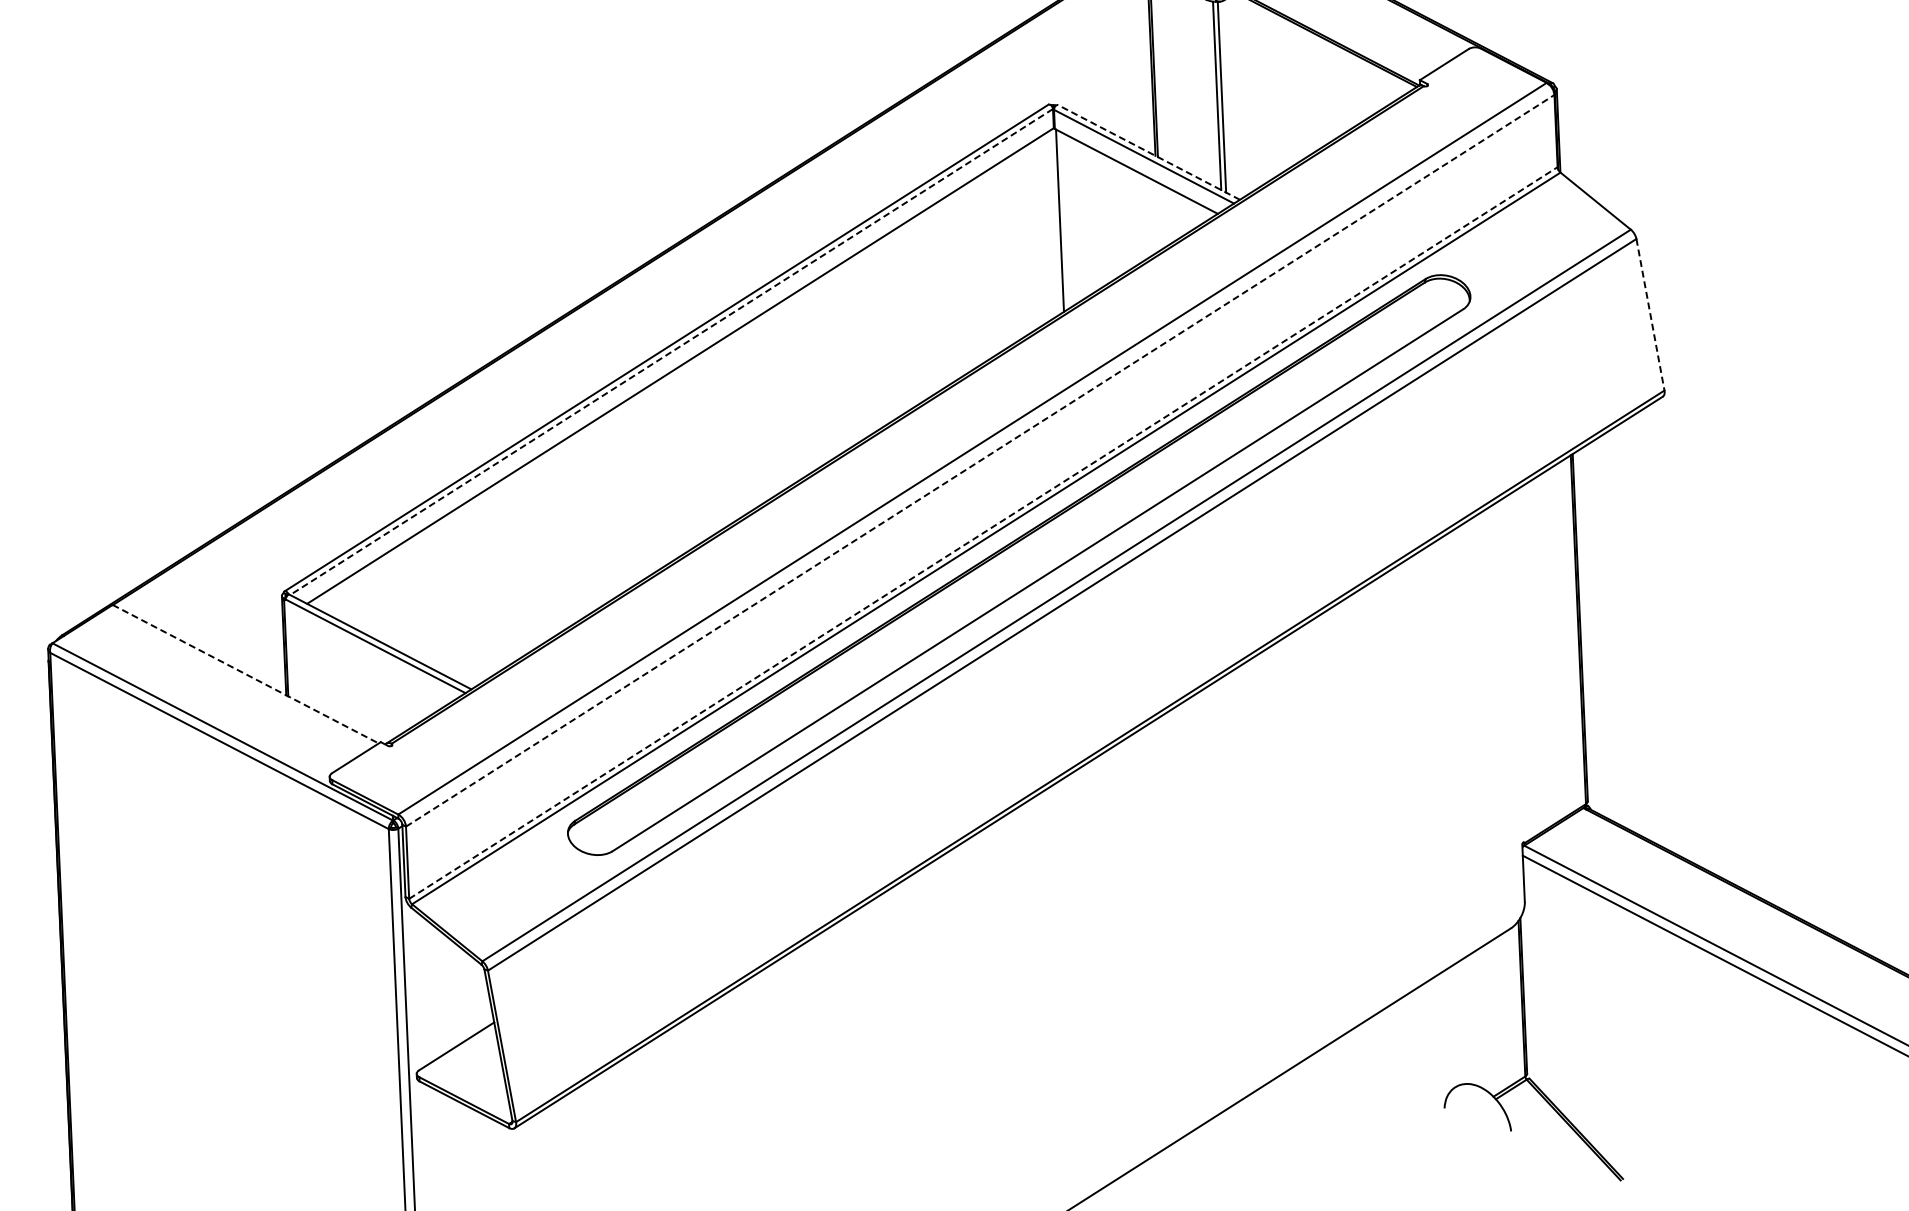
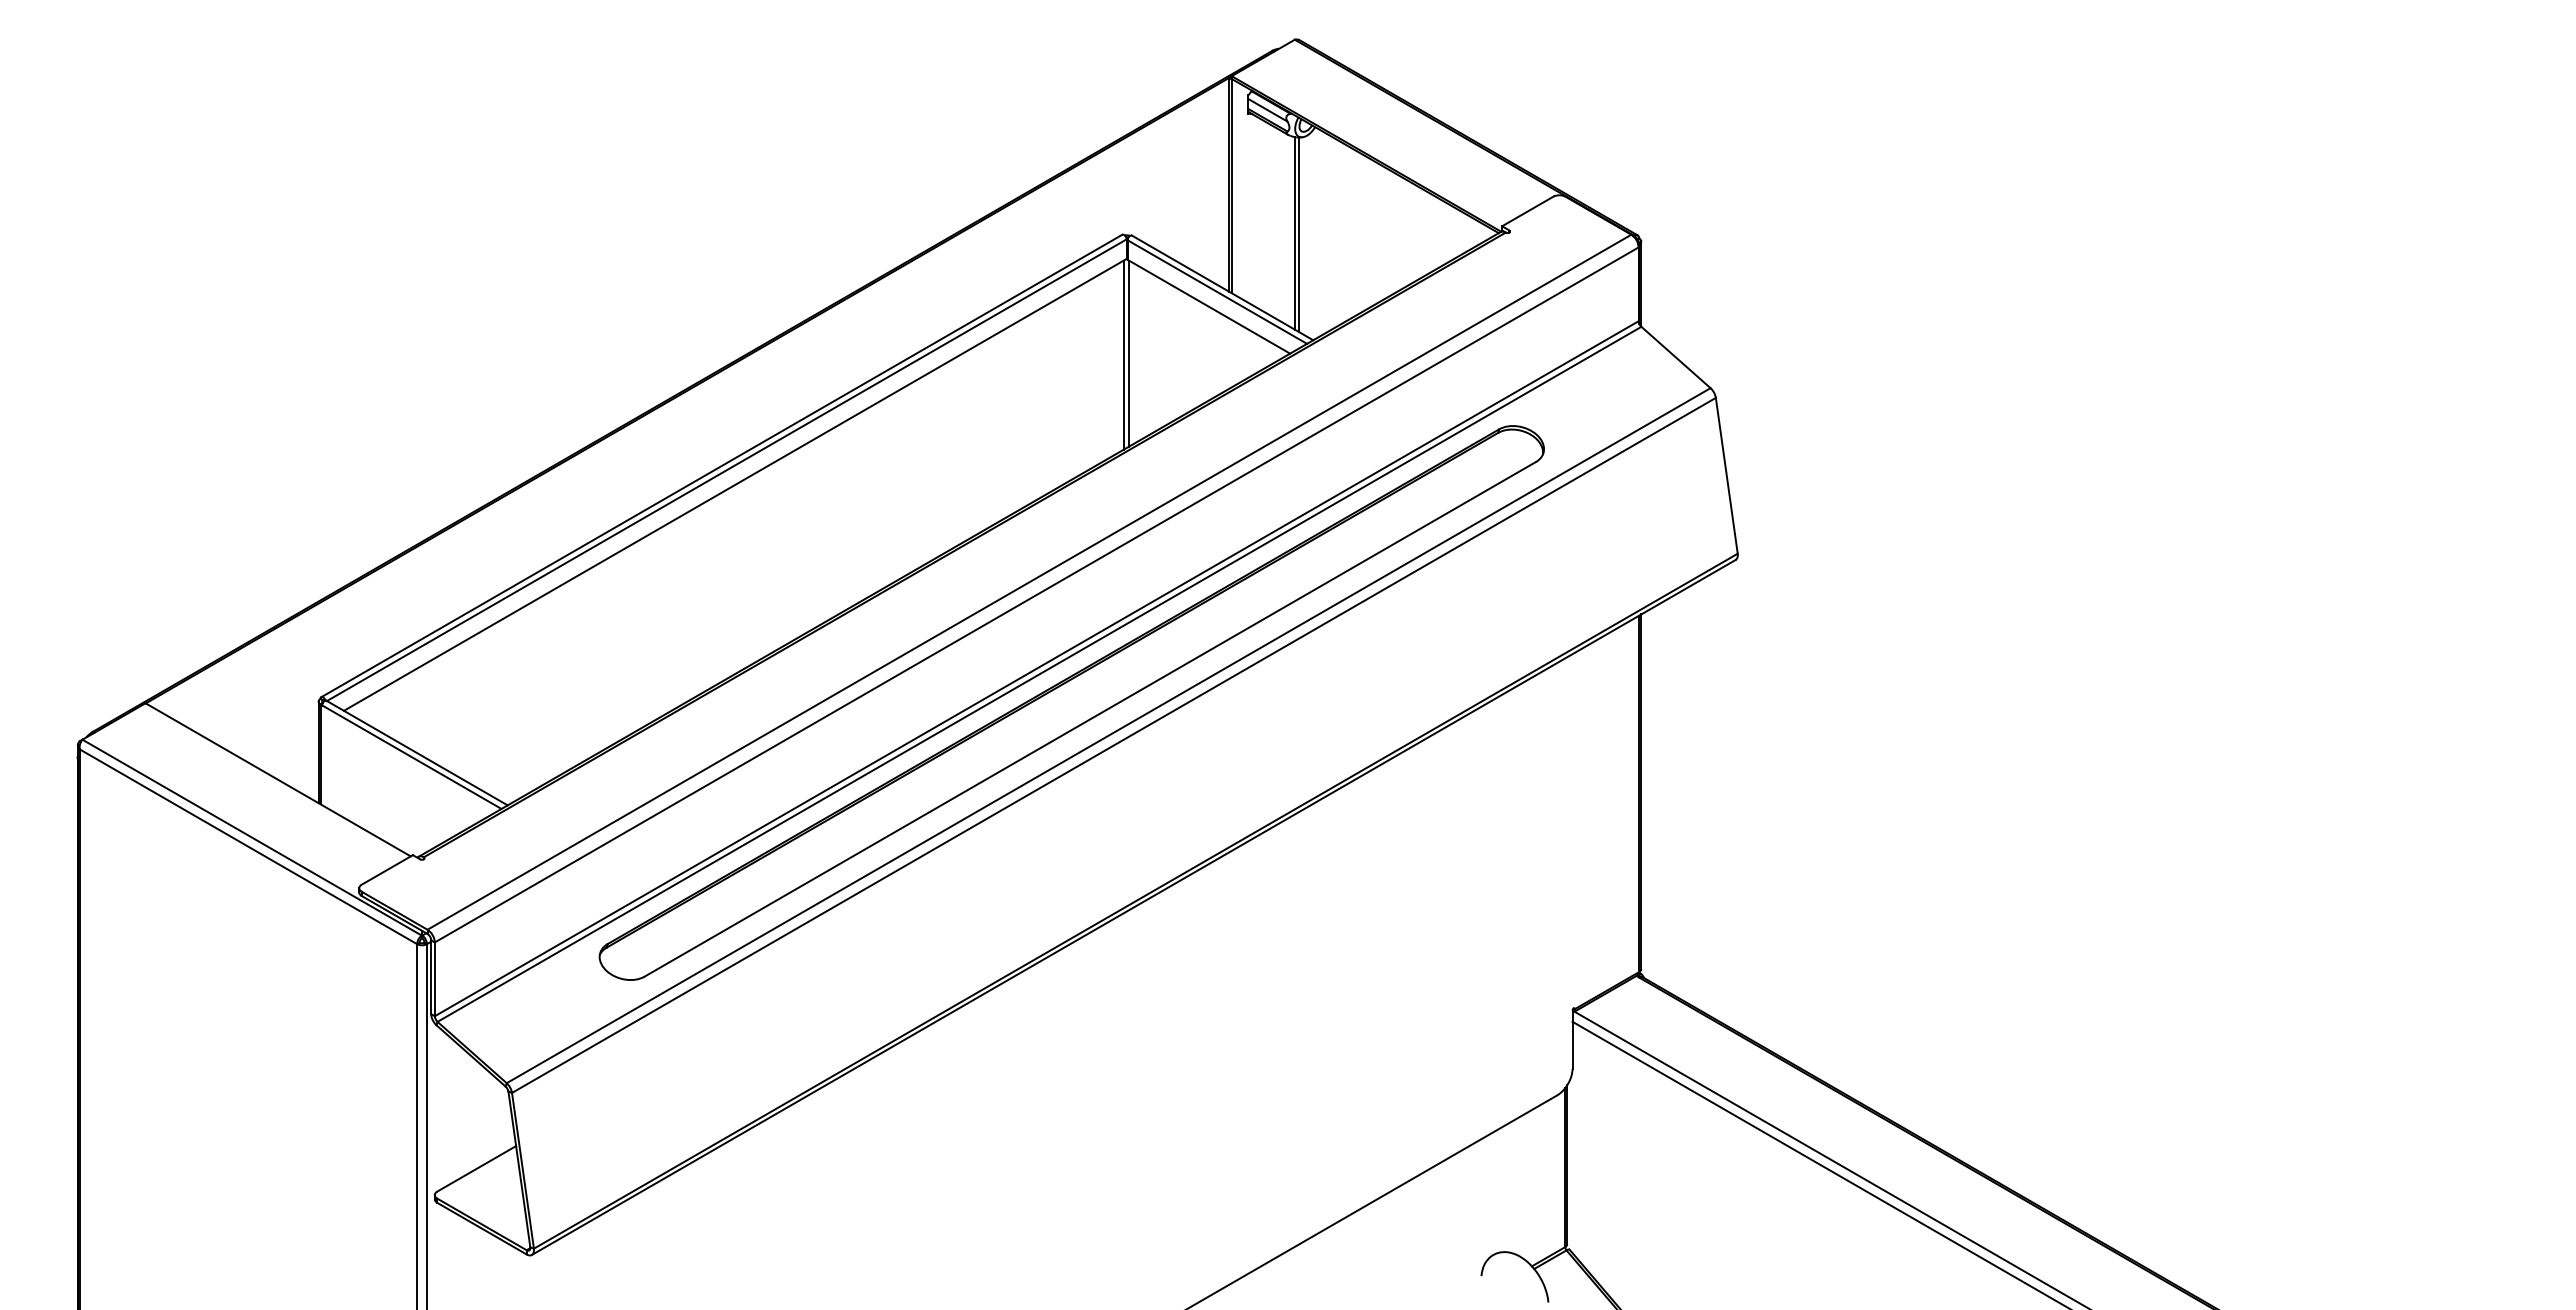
line: (1148, 152) -> (1222, 287), dashed -> solid
line: (1054, 221) -> (1123, 354), added
line: (1650, 314) -> (1726, 475), dashed -> solid
line: (671, 352) -> (726, 470), dashed -> solid
line: (980, 460) -> (1037, 594), dashed -> solid
line: (984, 532) -> (1037, 668), dashed -> solid
line: (246, 674) -> (278, 780), dashed -> solid

